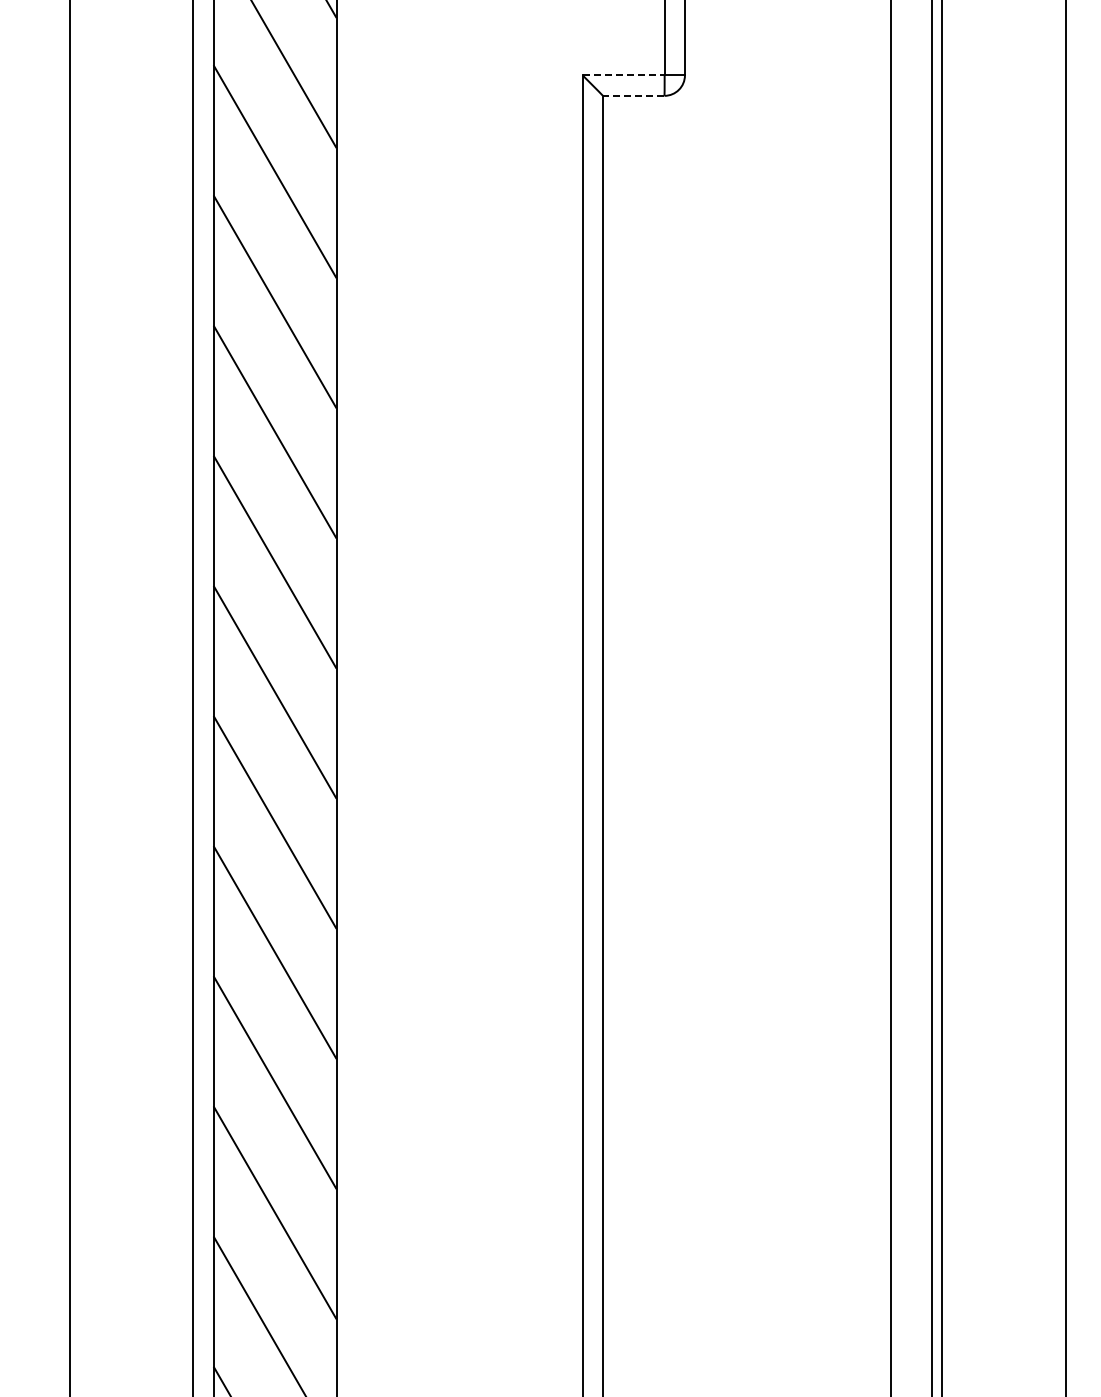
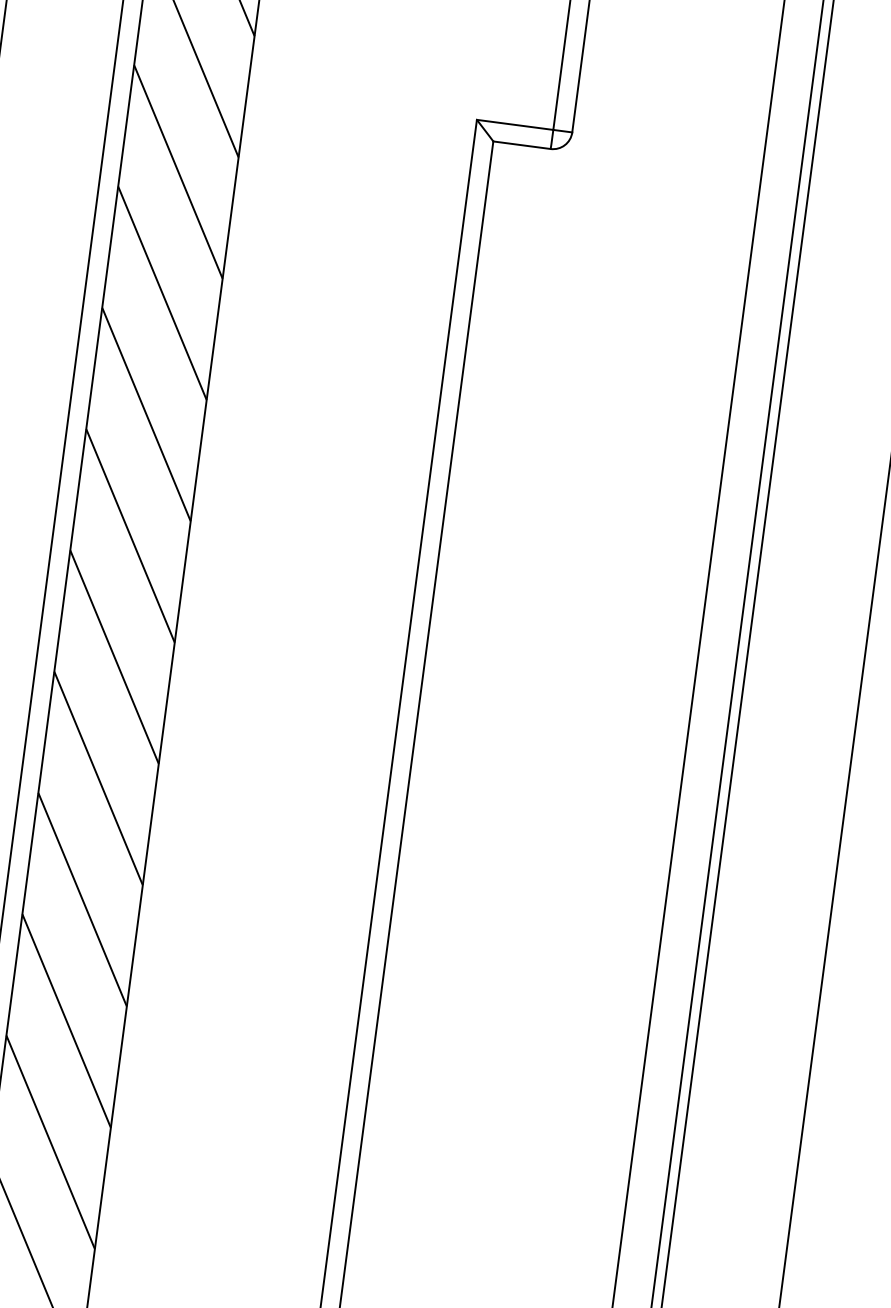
line: (623, 75) -> (514, 125), dashed -> solid
line: (633, 95) -> (521, 144), dashed -> solid

